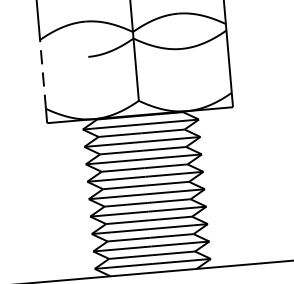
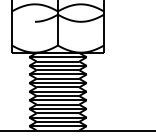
line: (43, 74) -> (12, 28), dashed -> solid

